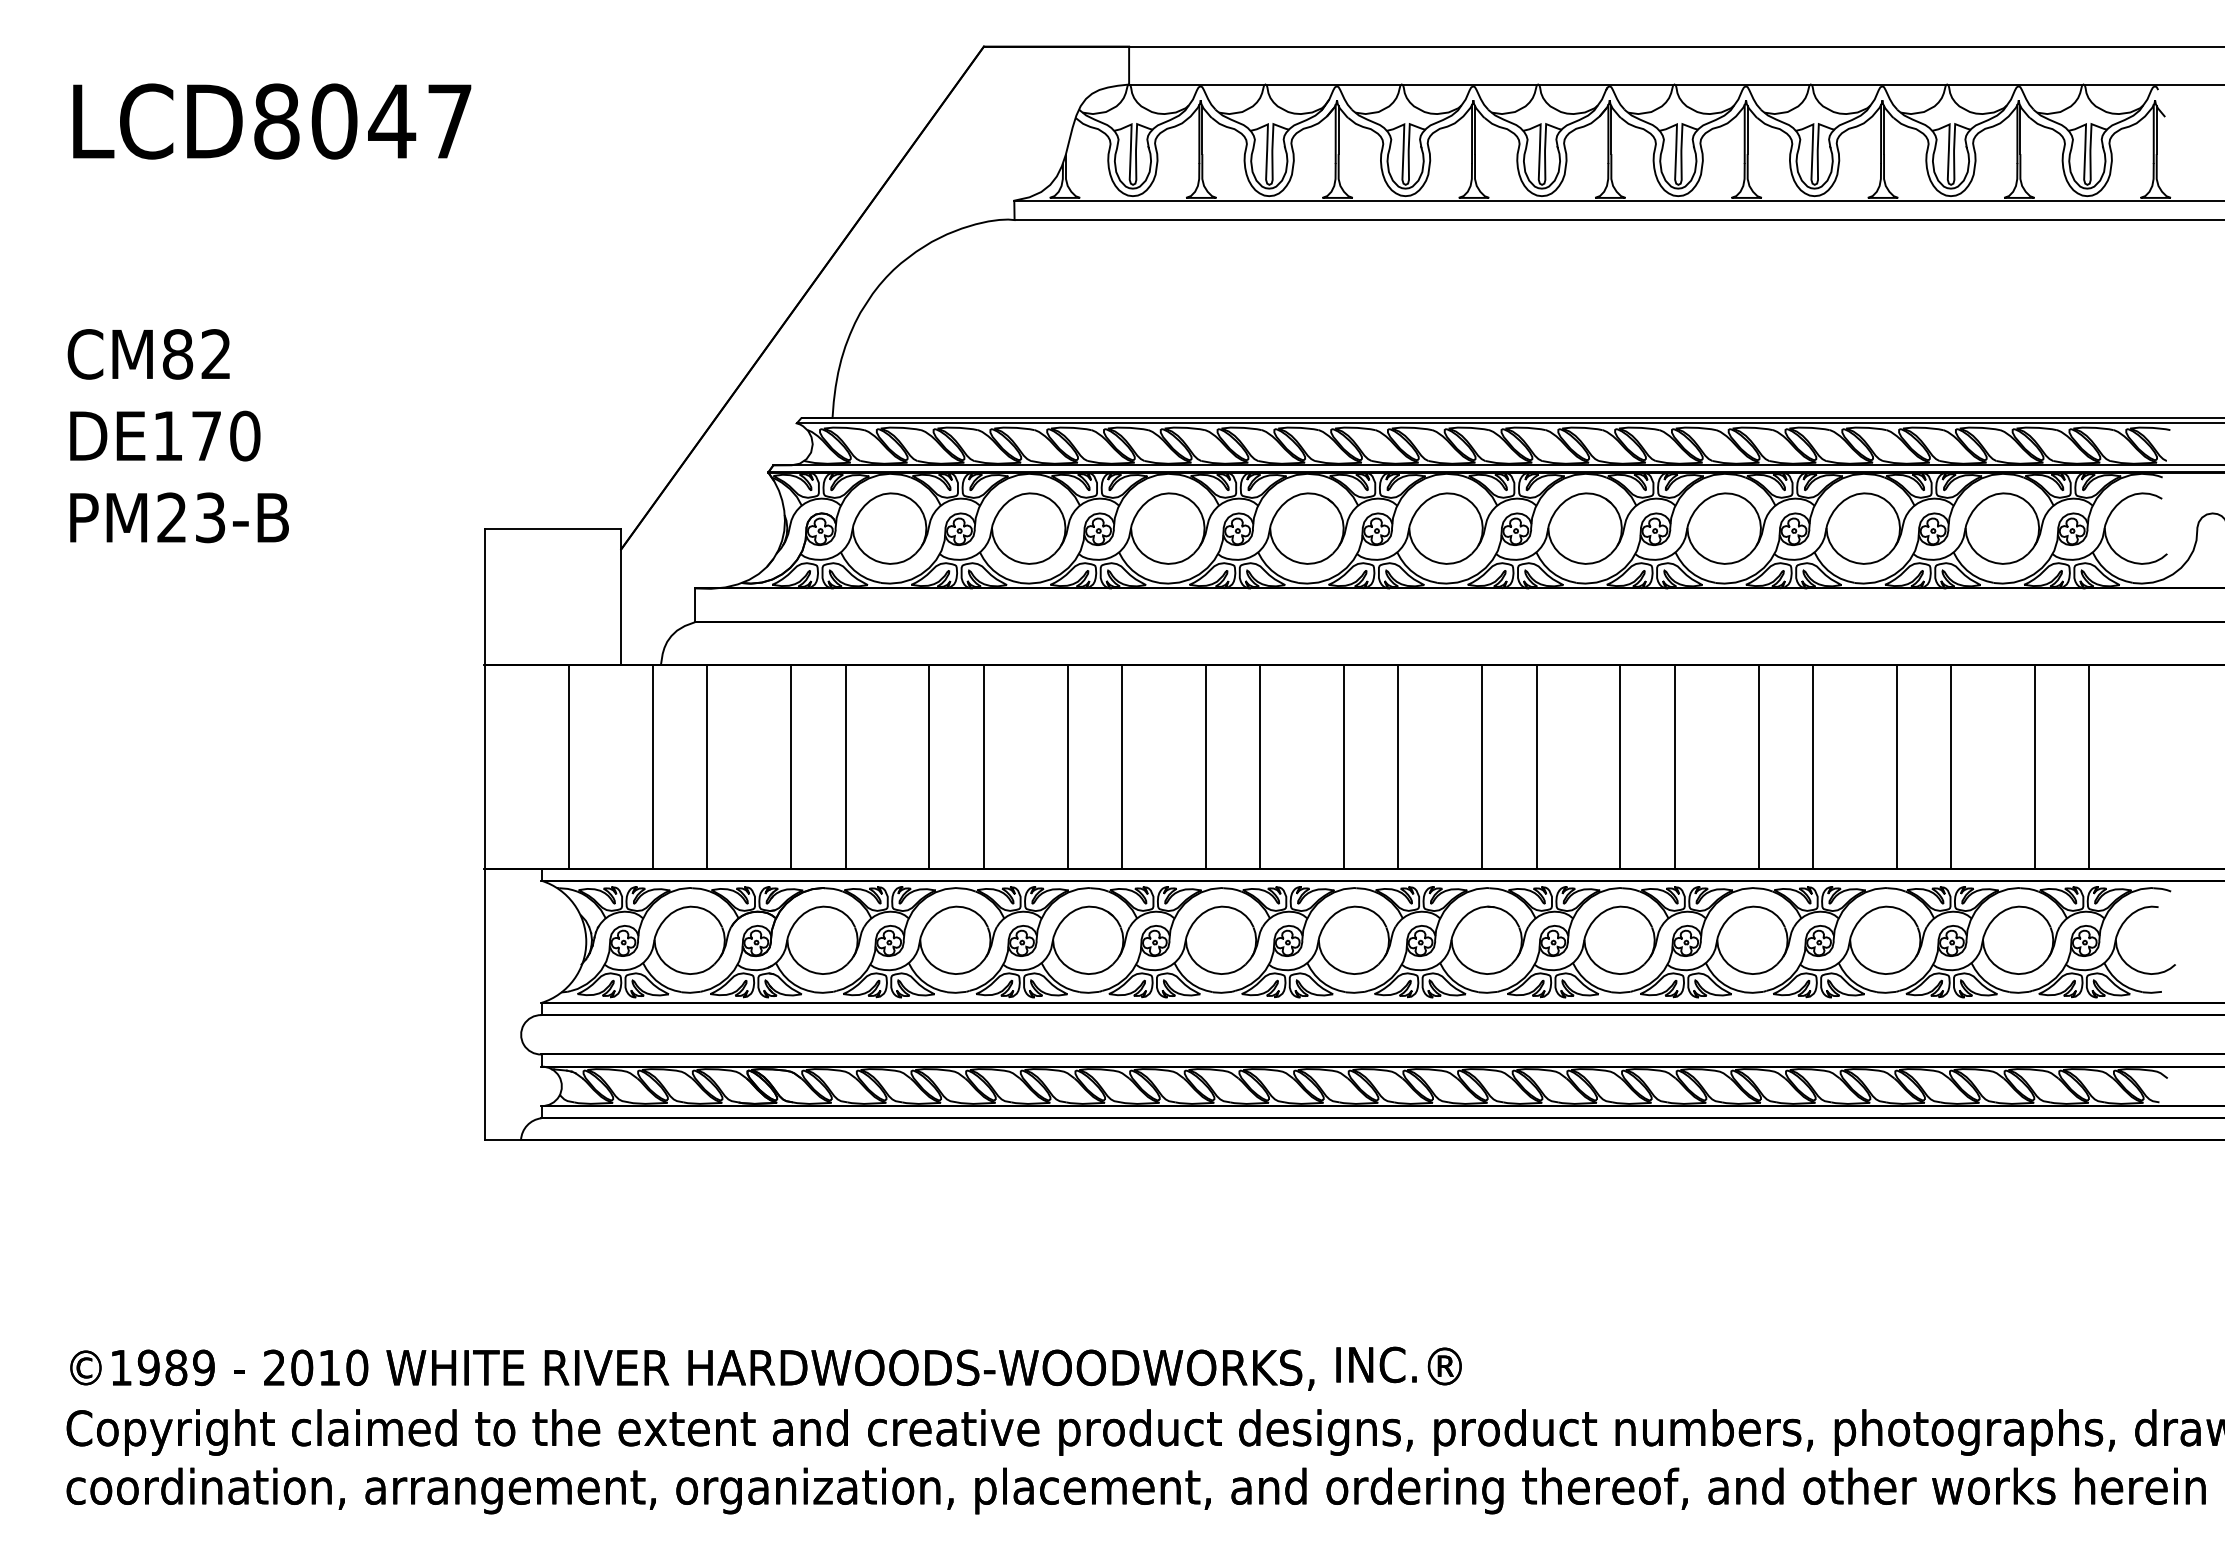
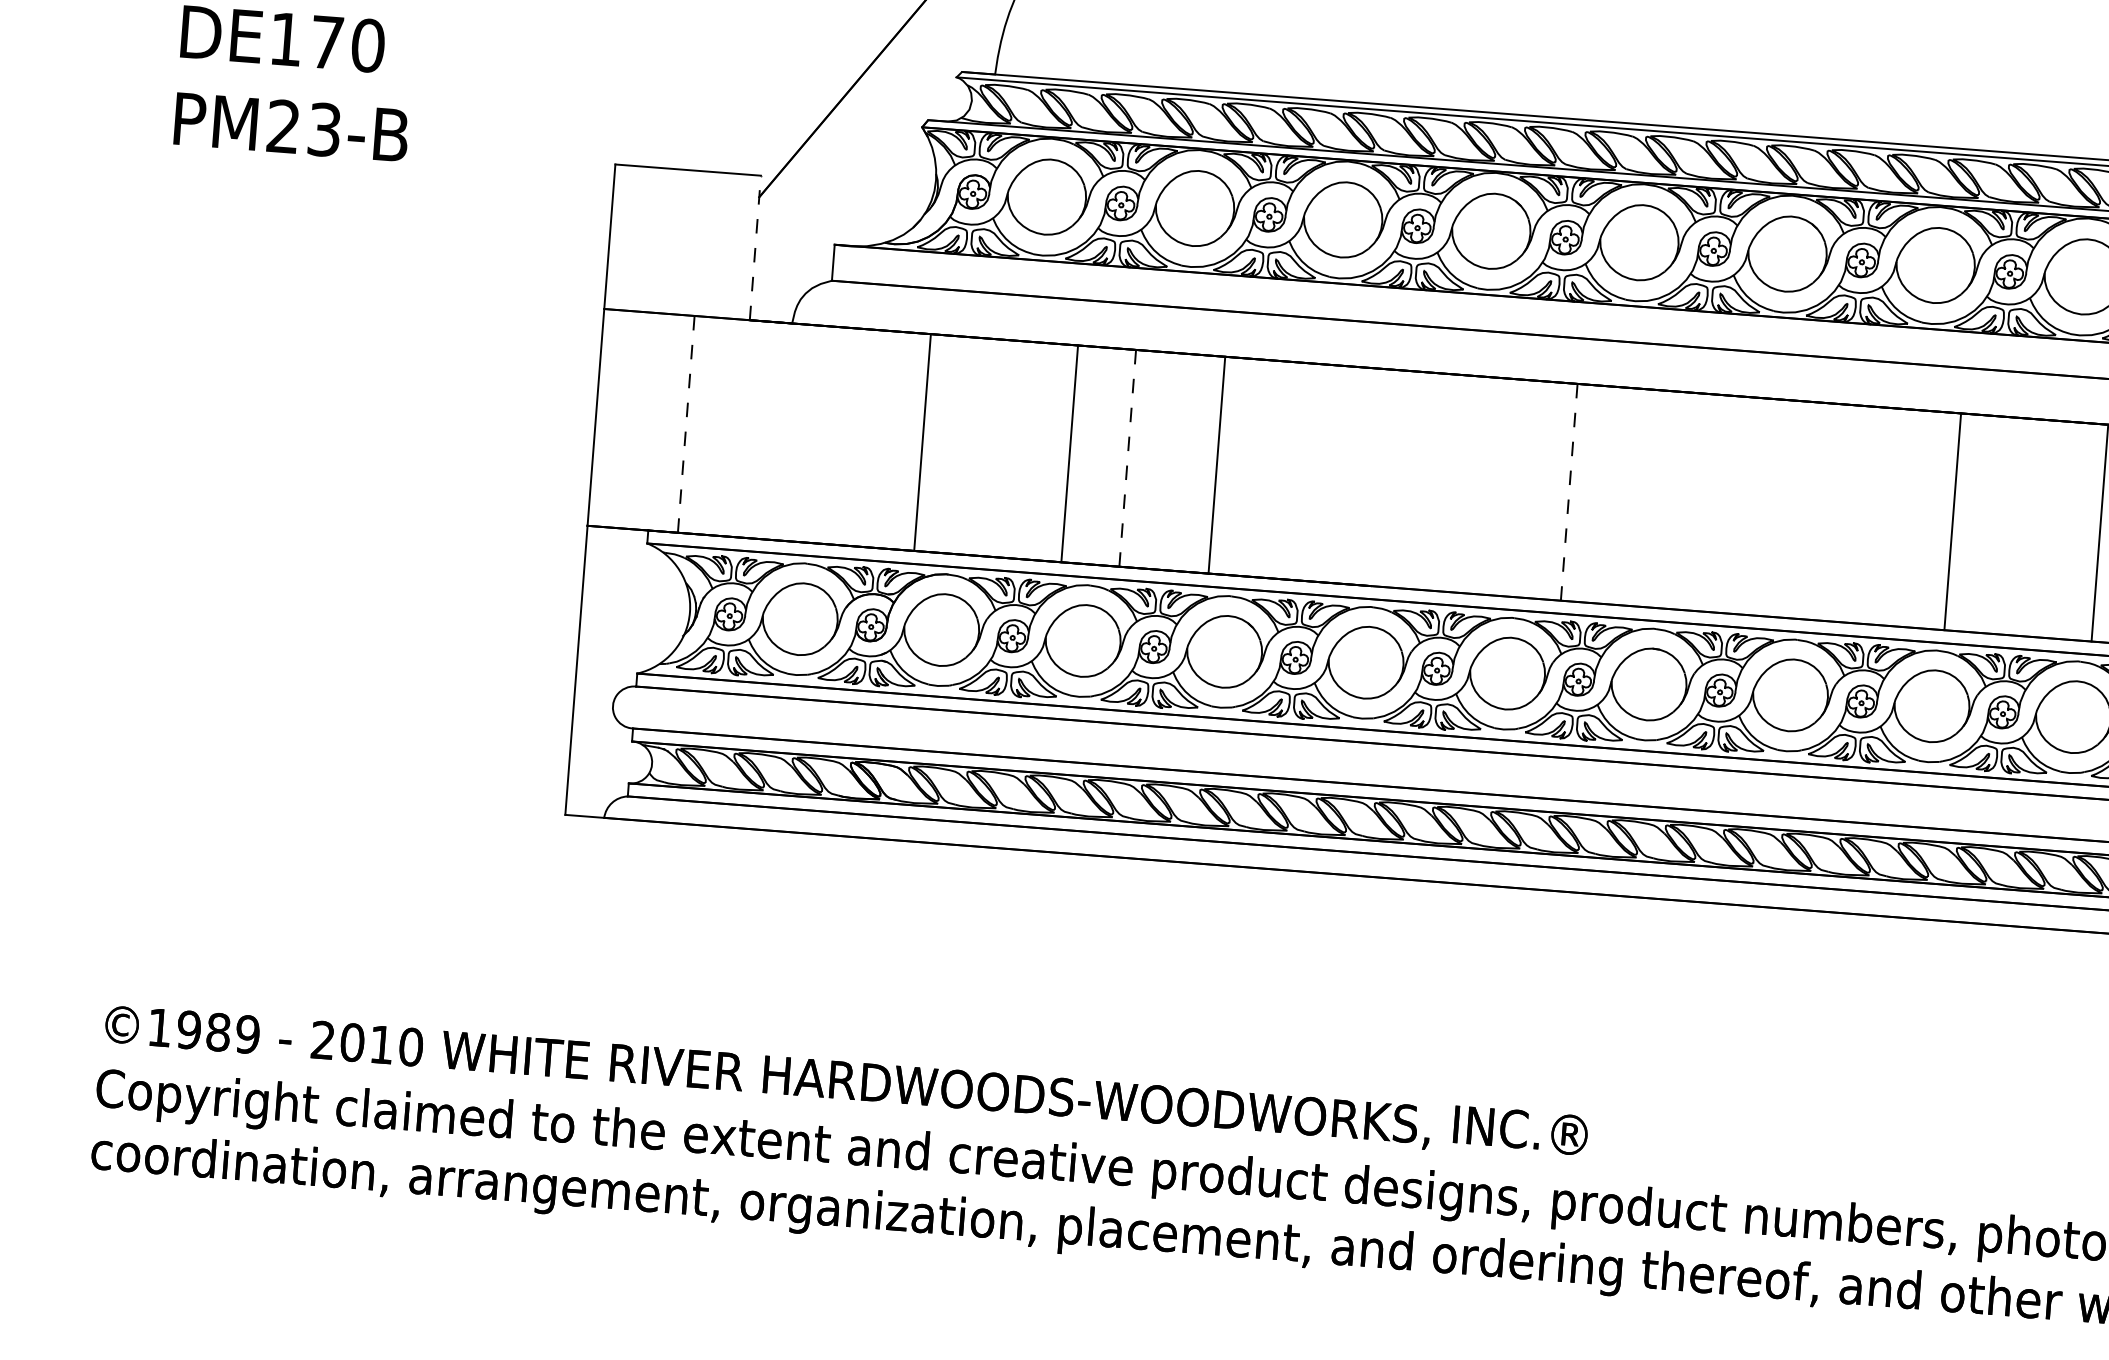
line: (621, 597) -> (755, 248), solid -> dashed
line: (569, 766) -> (686, 424), solid -> dashed
line: (653, 766) -> (775, 430), removed
line: (707, 766) -> (833, 435), removed
line: (845, 766) -> (980, 446), removed
line: (983, 766) -> (1127, 458), solid -> dashed
line: (1122, 766) -> (1275, 469), removed
line: (1205, 766) -> (1363, 476), removed
line: (1260, 766) -> (1422, 480), removed
line: (1343, 766) -> (1510, 487), removed
line: (1398, 766) -> (1569, 492), solid -> dashed
line: (1482, 766) -> (1658, 498), removed
line: (1536, 766) -> (1716, 503), removed
line: (1620, 766) -> (1805, 510), removed
line: (1674, 766) -> (1863, 514), removed
line: (1813, 766) -> (2011, 526), removed

